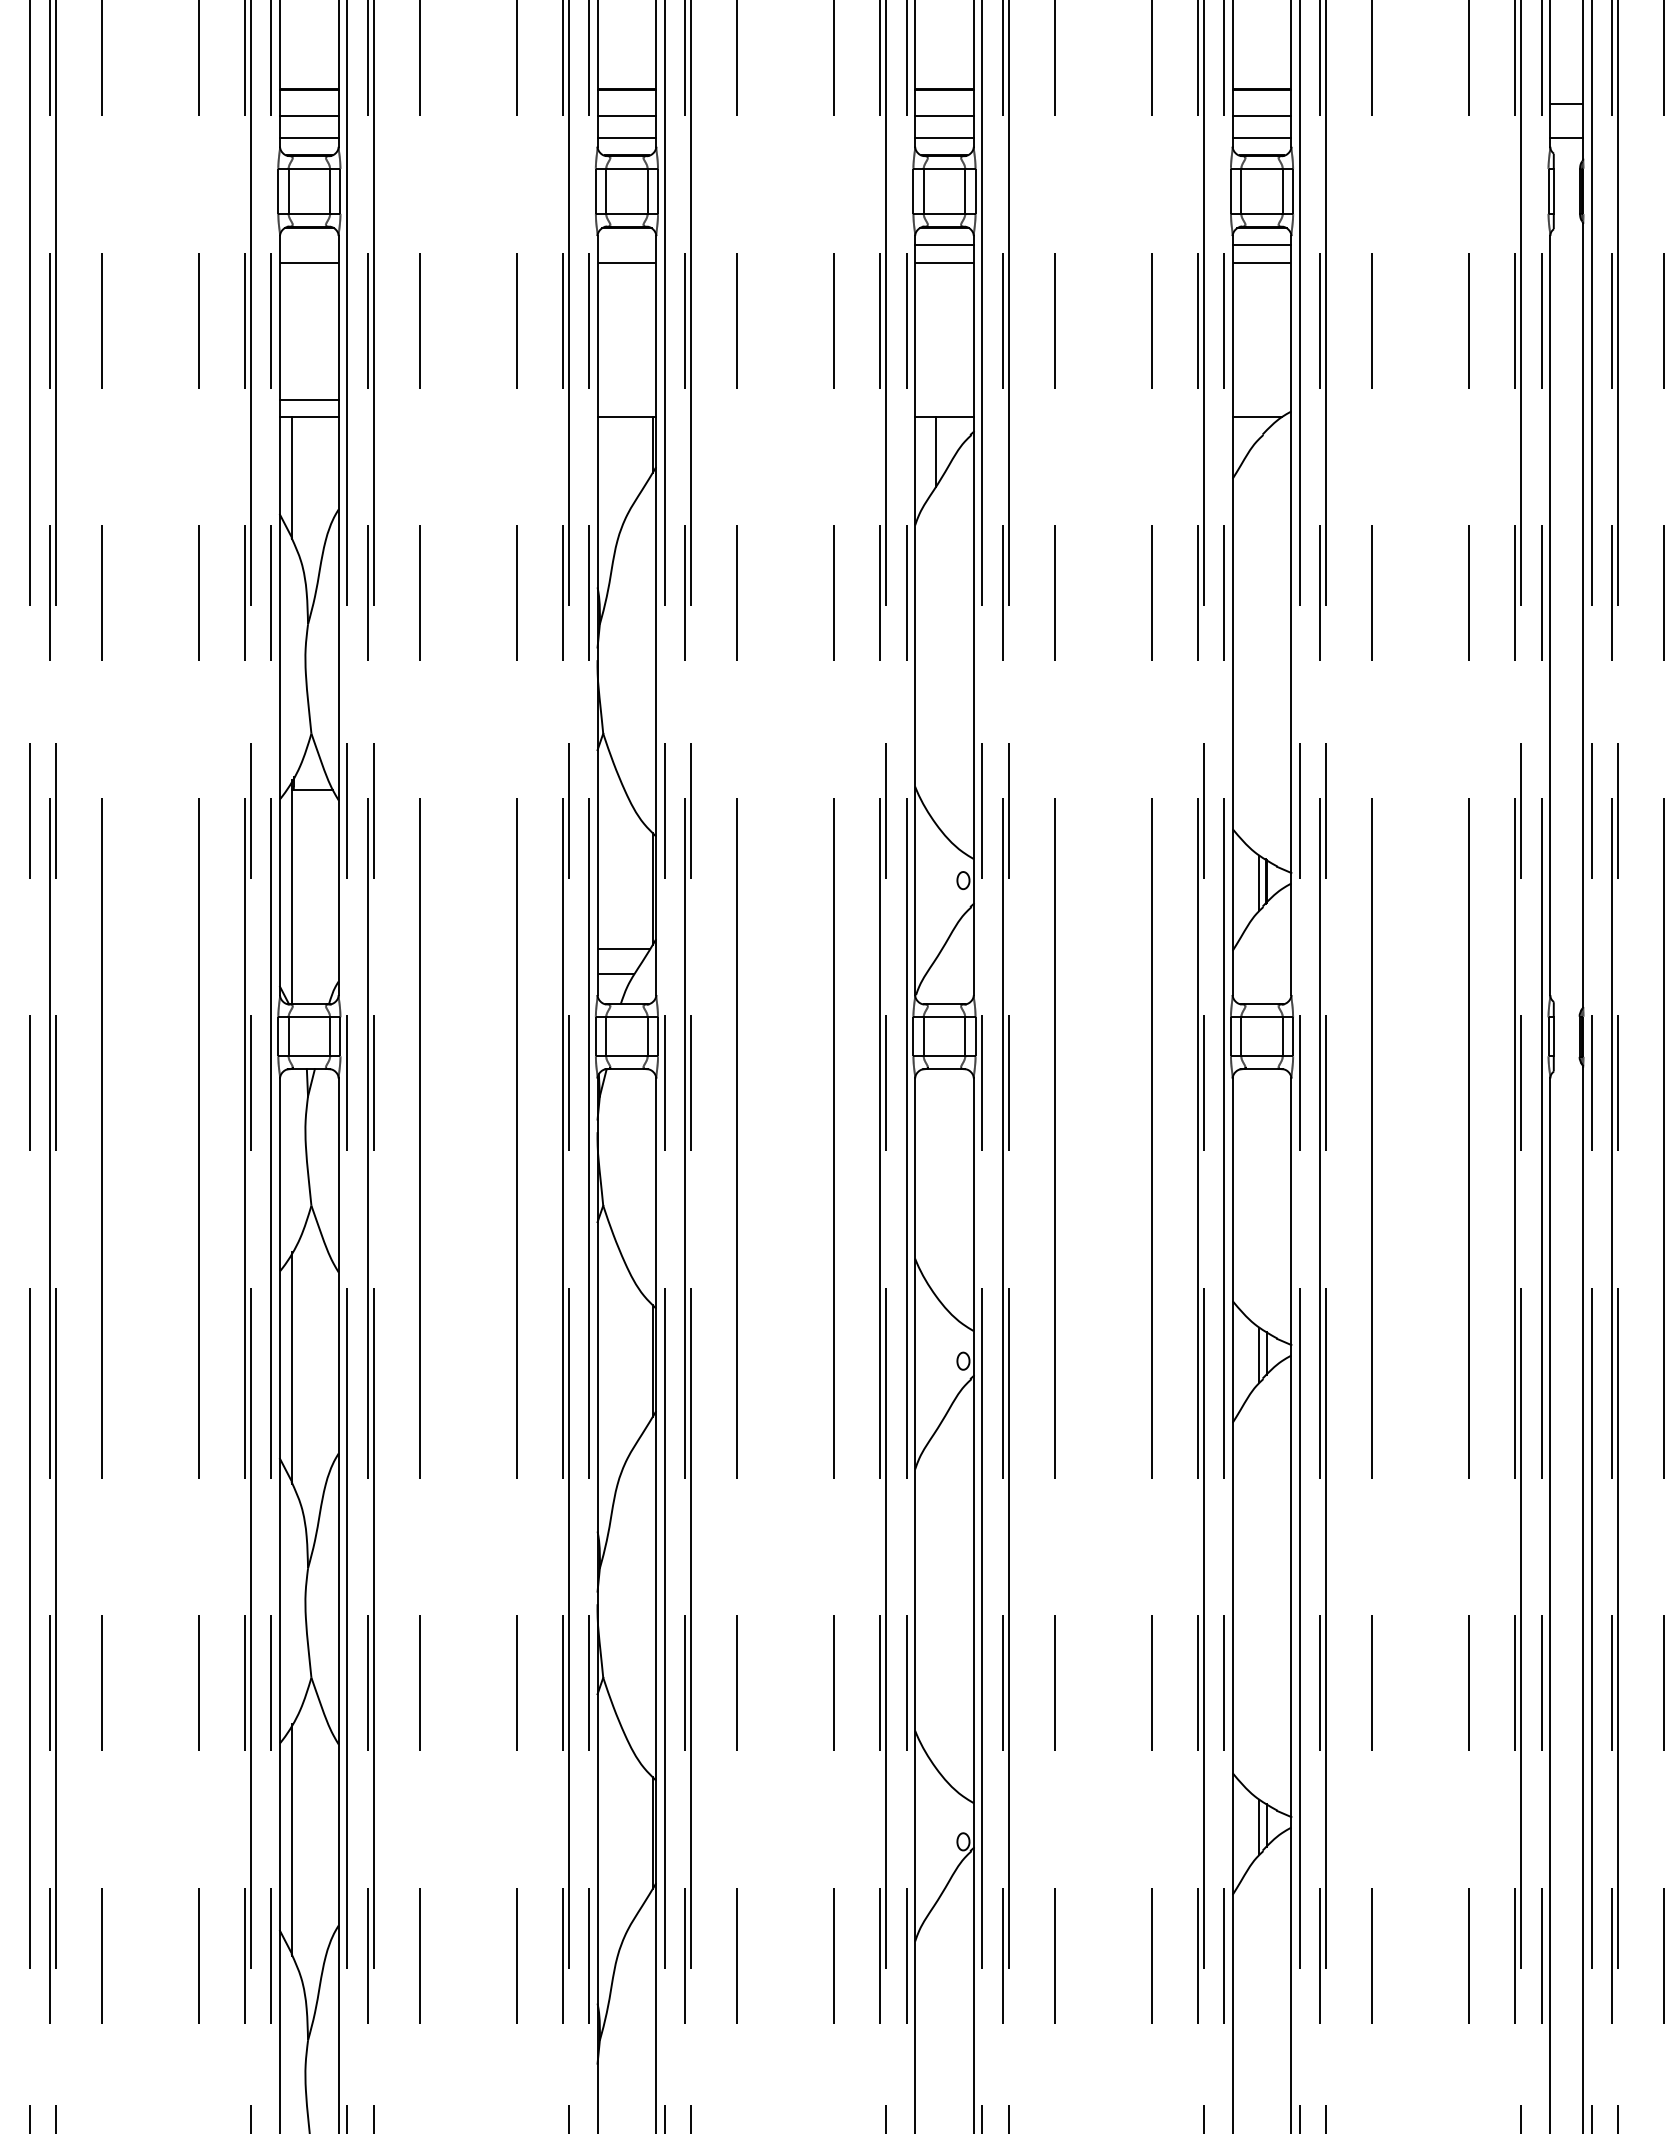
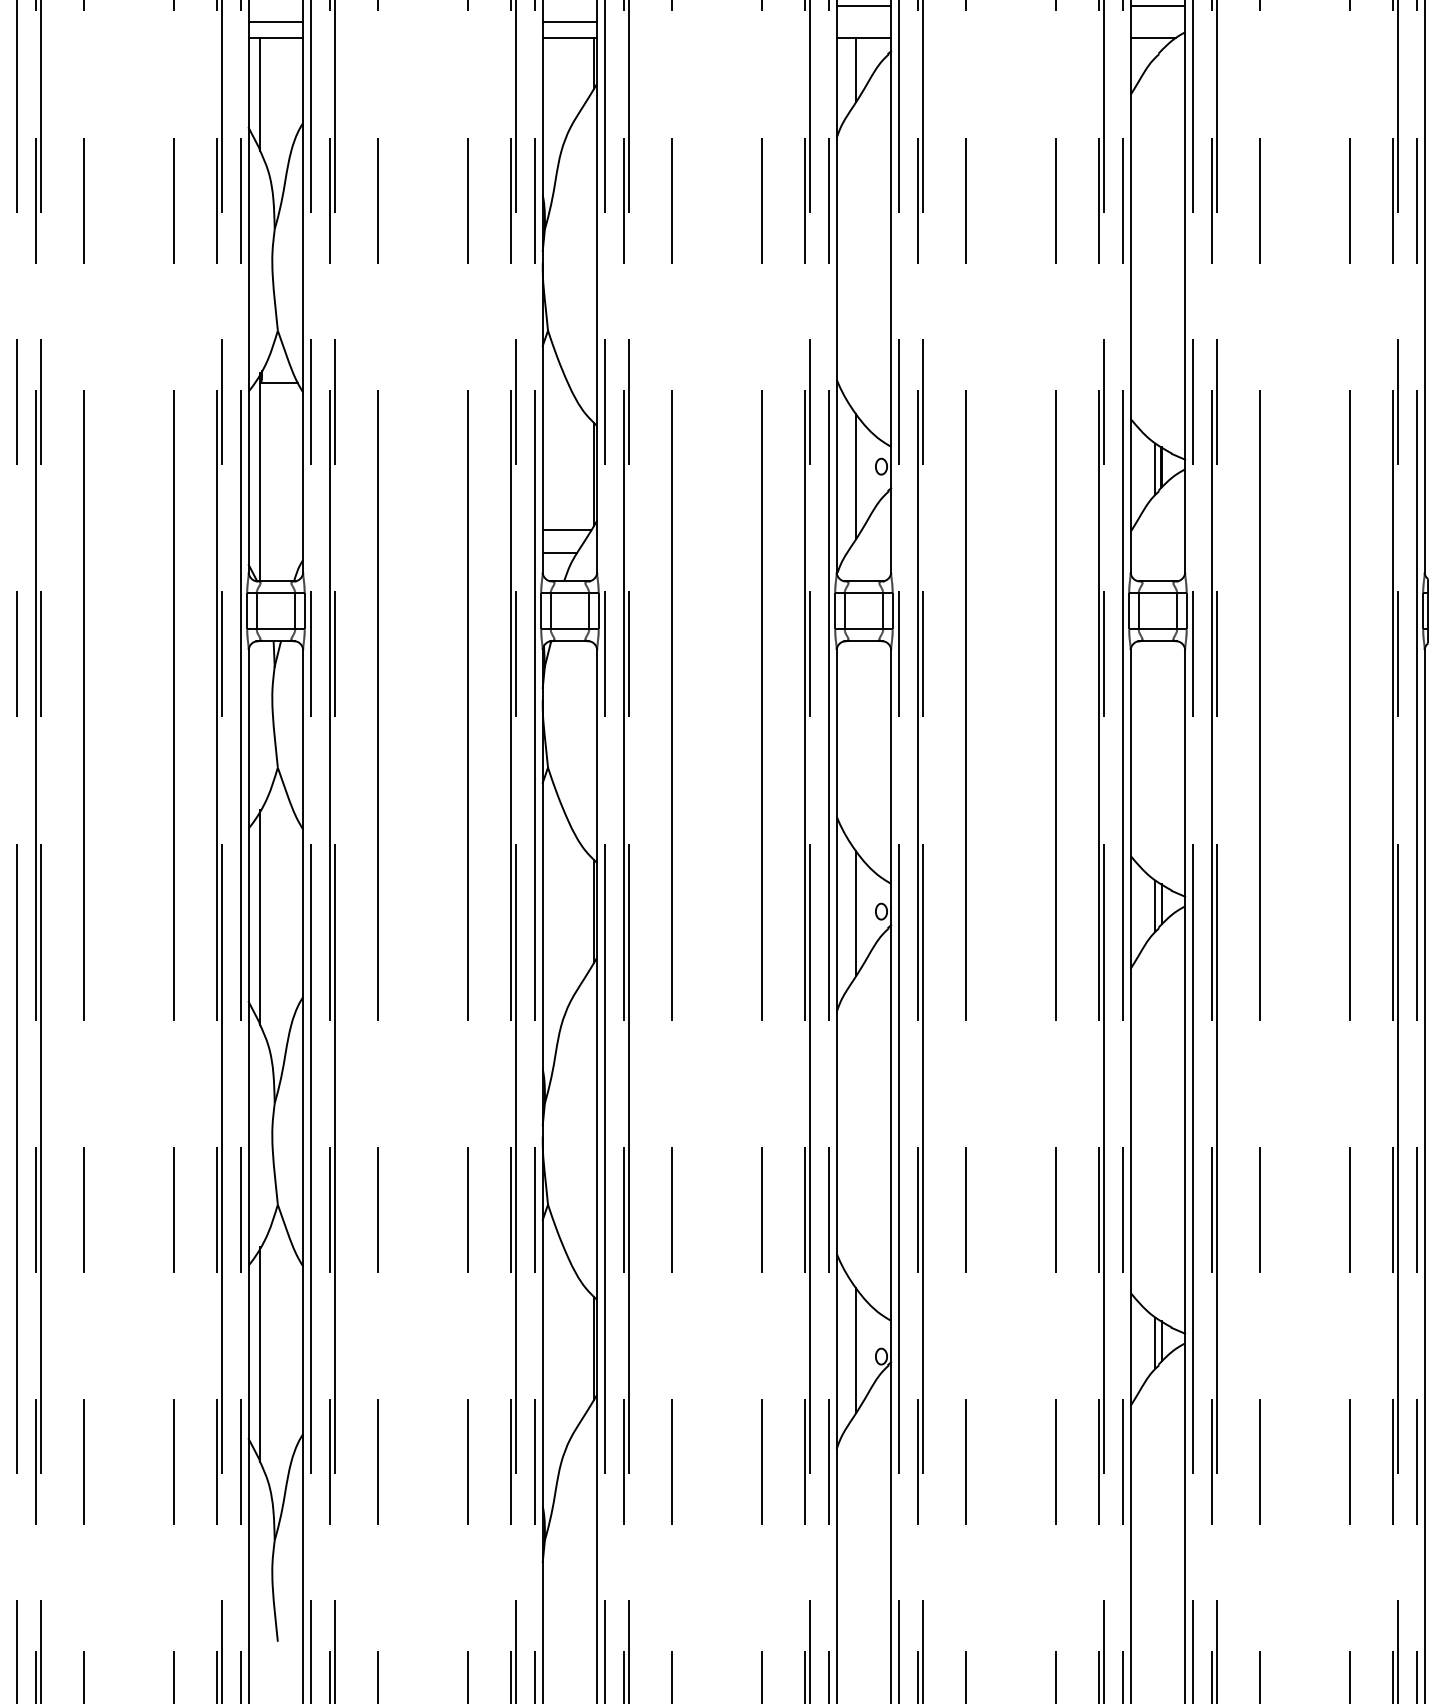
line: (944, 382) -> (863, 5), added
line: (1261, 382) -> (1157, 5), added
line: (626, 399) -> (569, 21), added
line: (935, 890) -> (855, 475), added
line: (935, 1363) -> (855, 913), added
line: (935, 1835) -> (855, 1350), added

